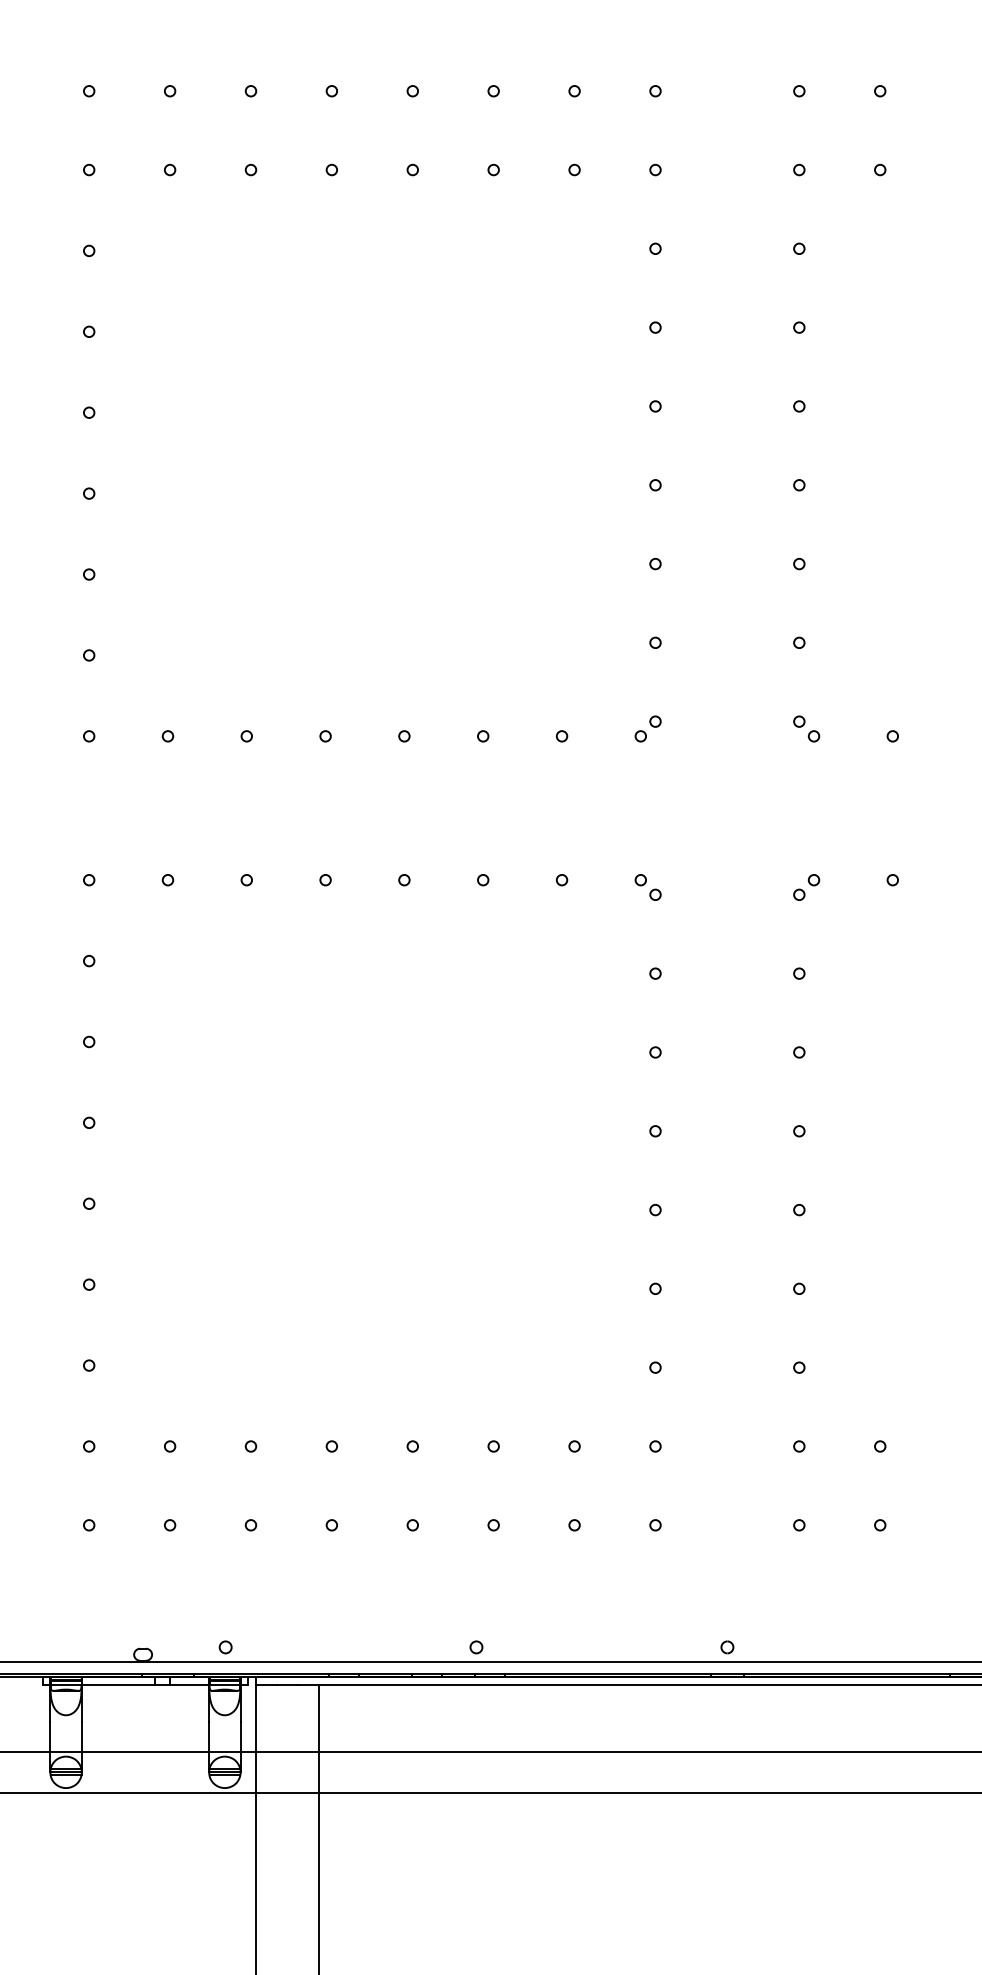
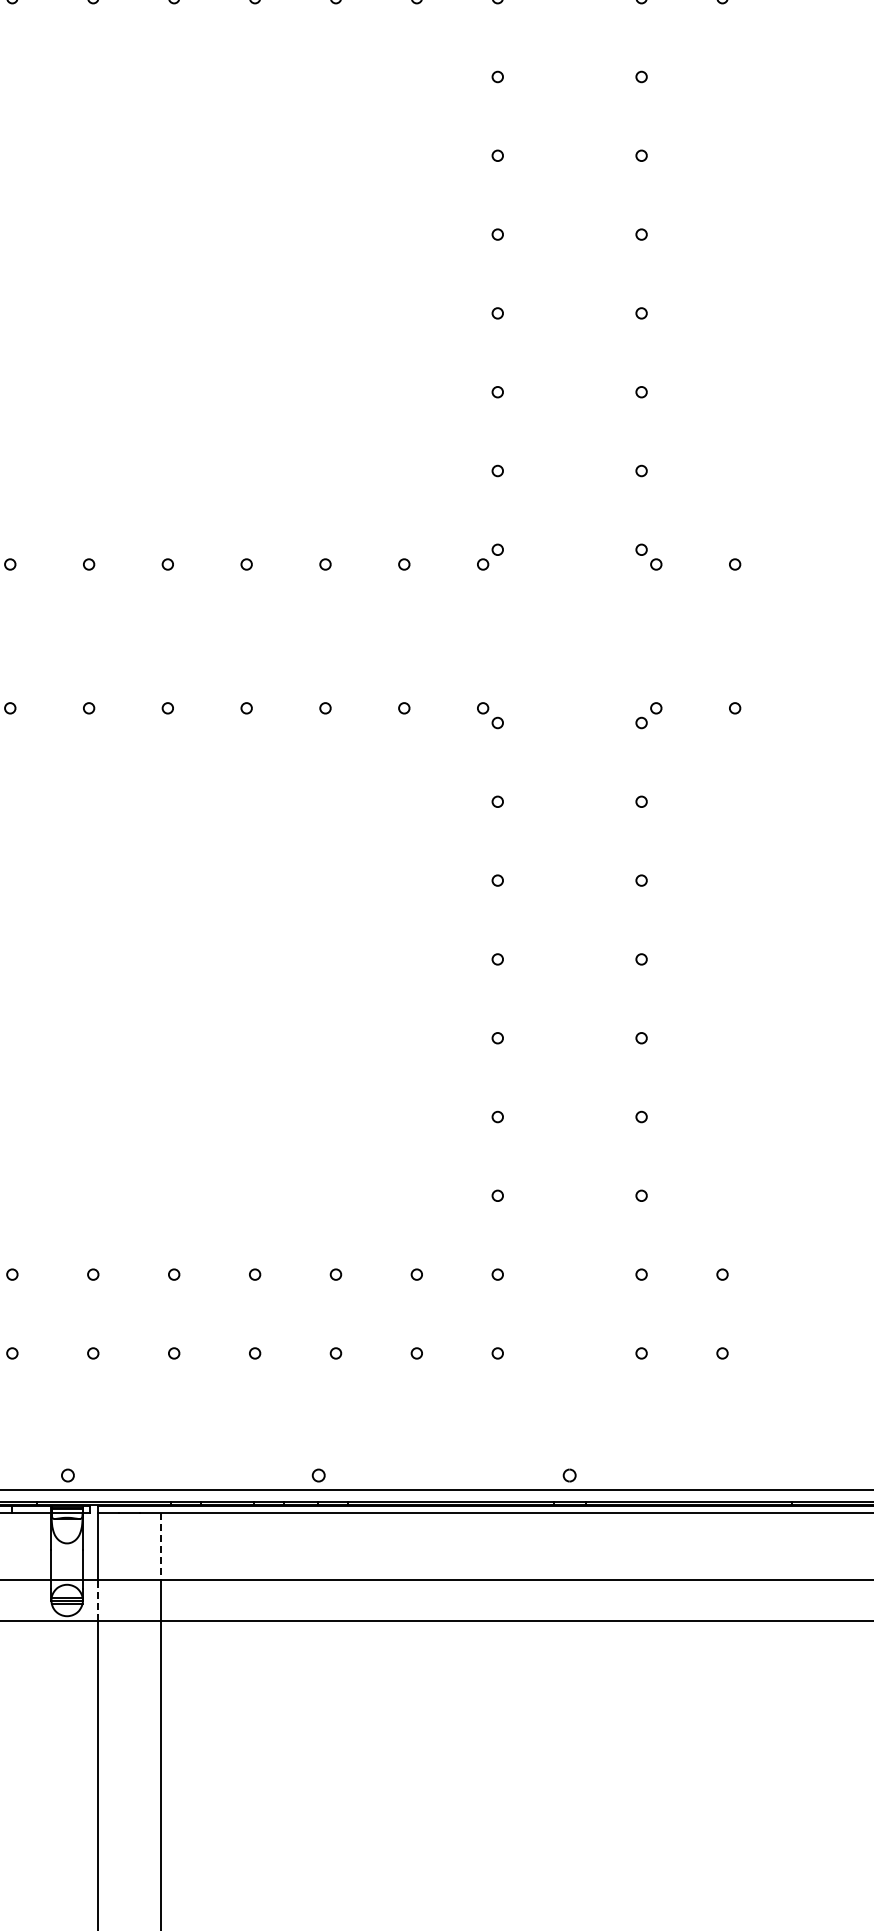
line: (319, 1718) -> (161, 1546), solid -> dashed
line: (255, 1771) -> (97, 1599), solid -> dashed

